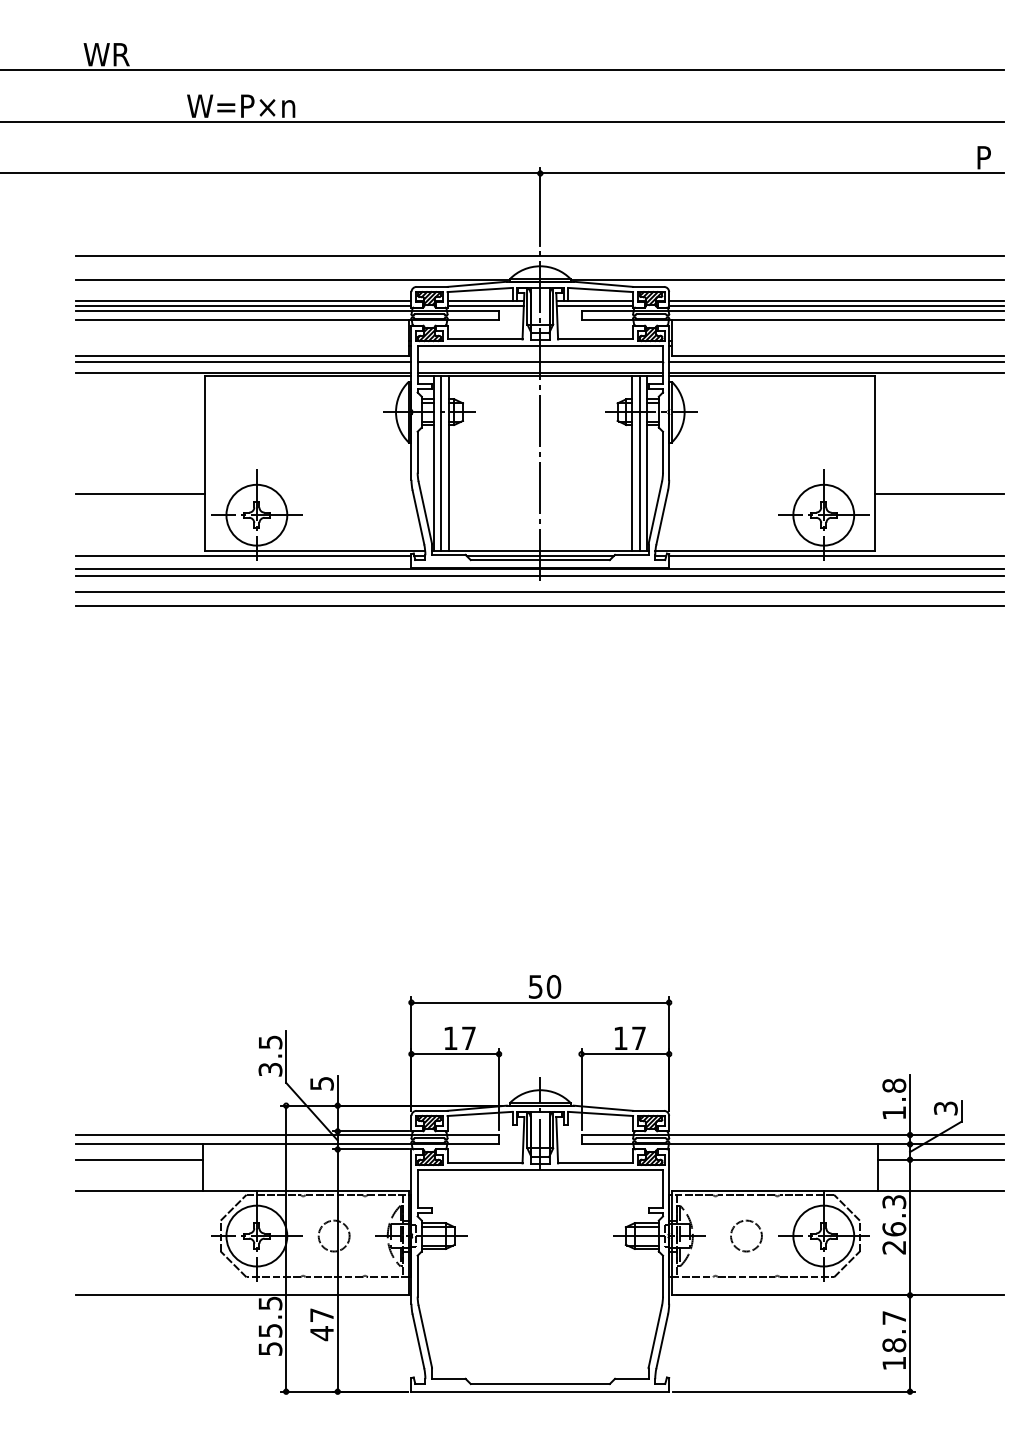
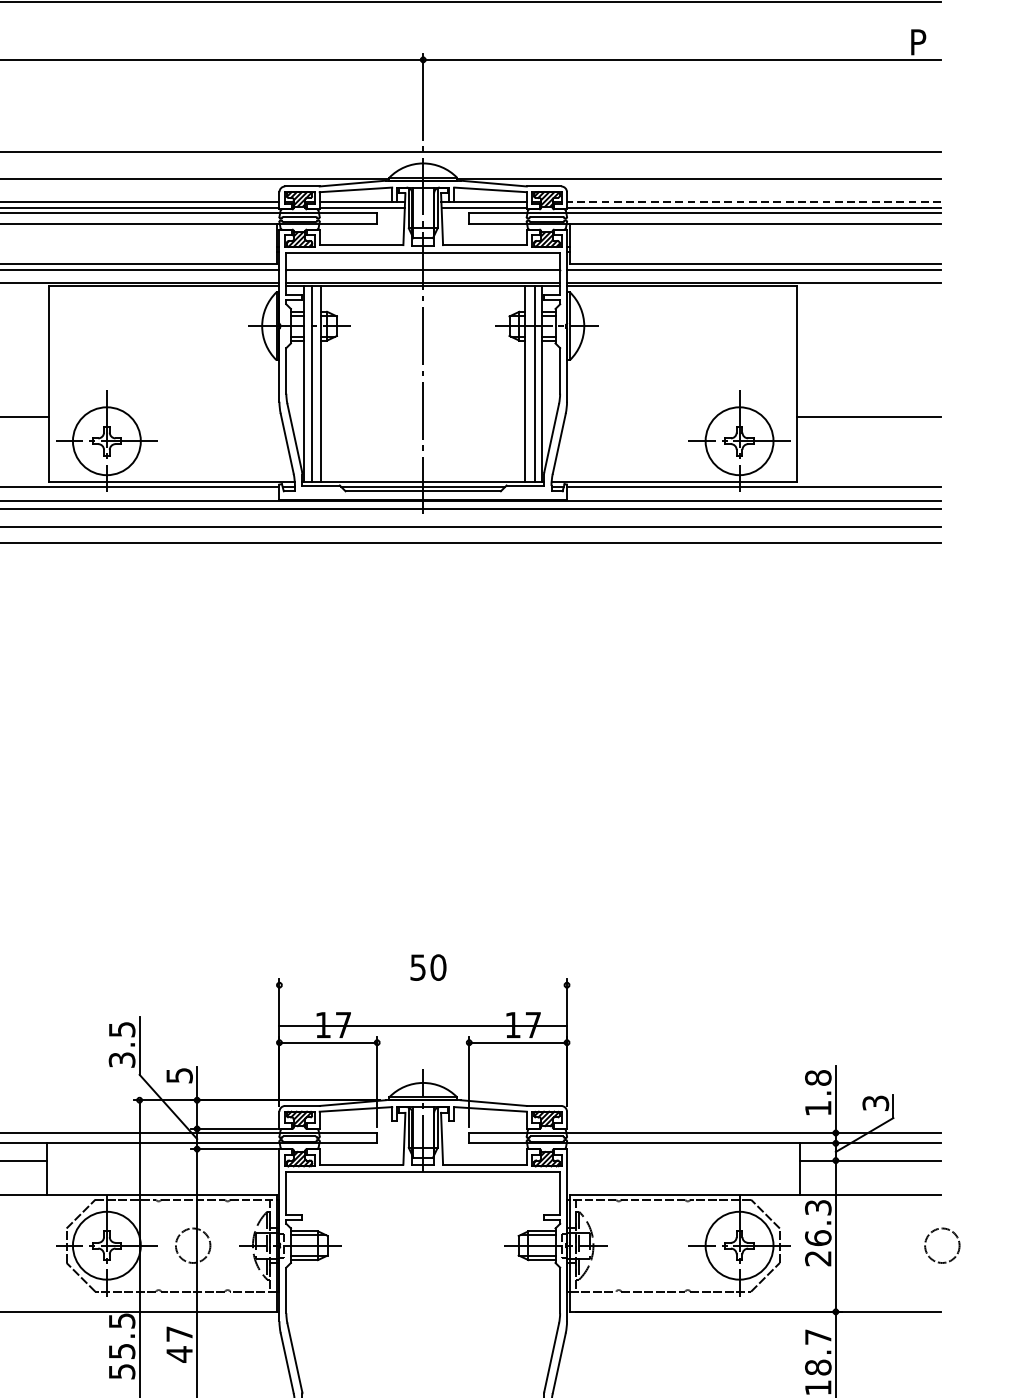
line: (836, 300) -> (753, 201), solid -> dashed
line: (540, 1002) -> (423, 1026), moved
circle: (746, 1235) -> (942, 1245), moved

